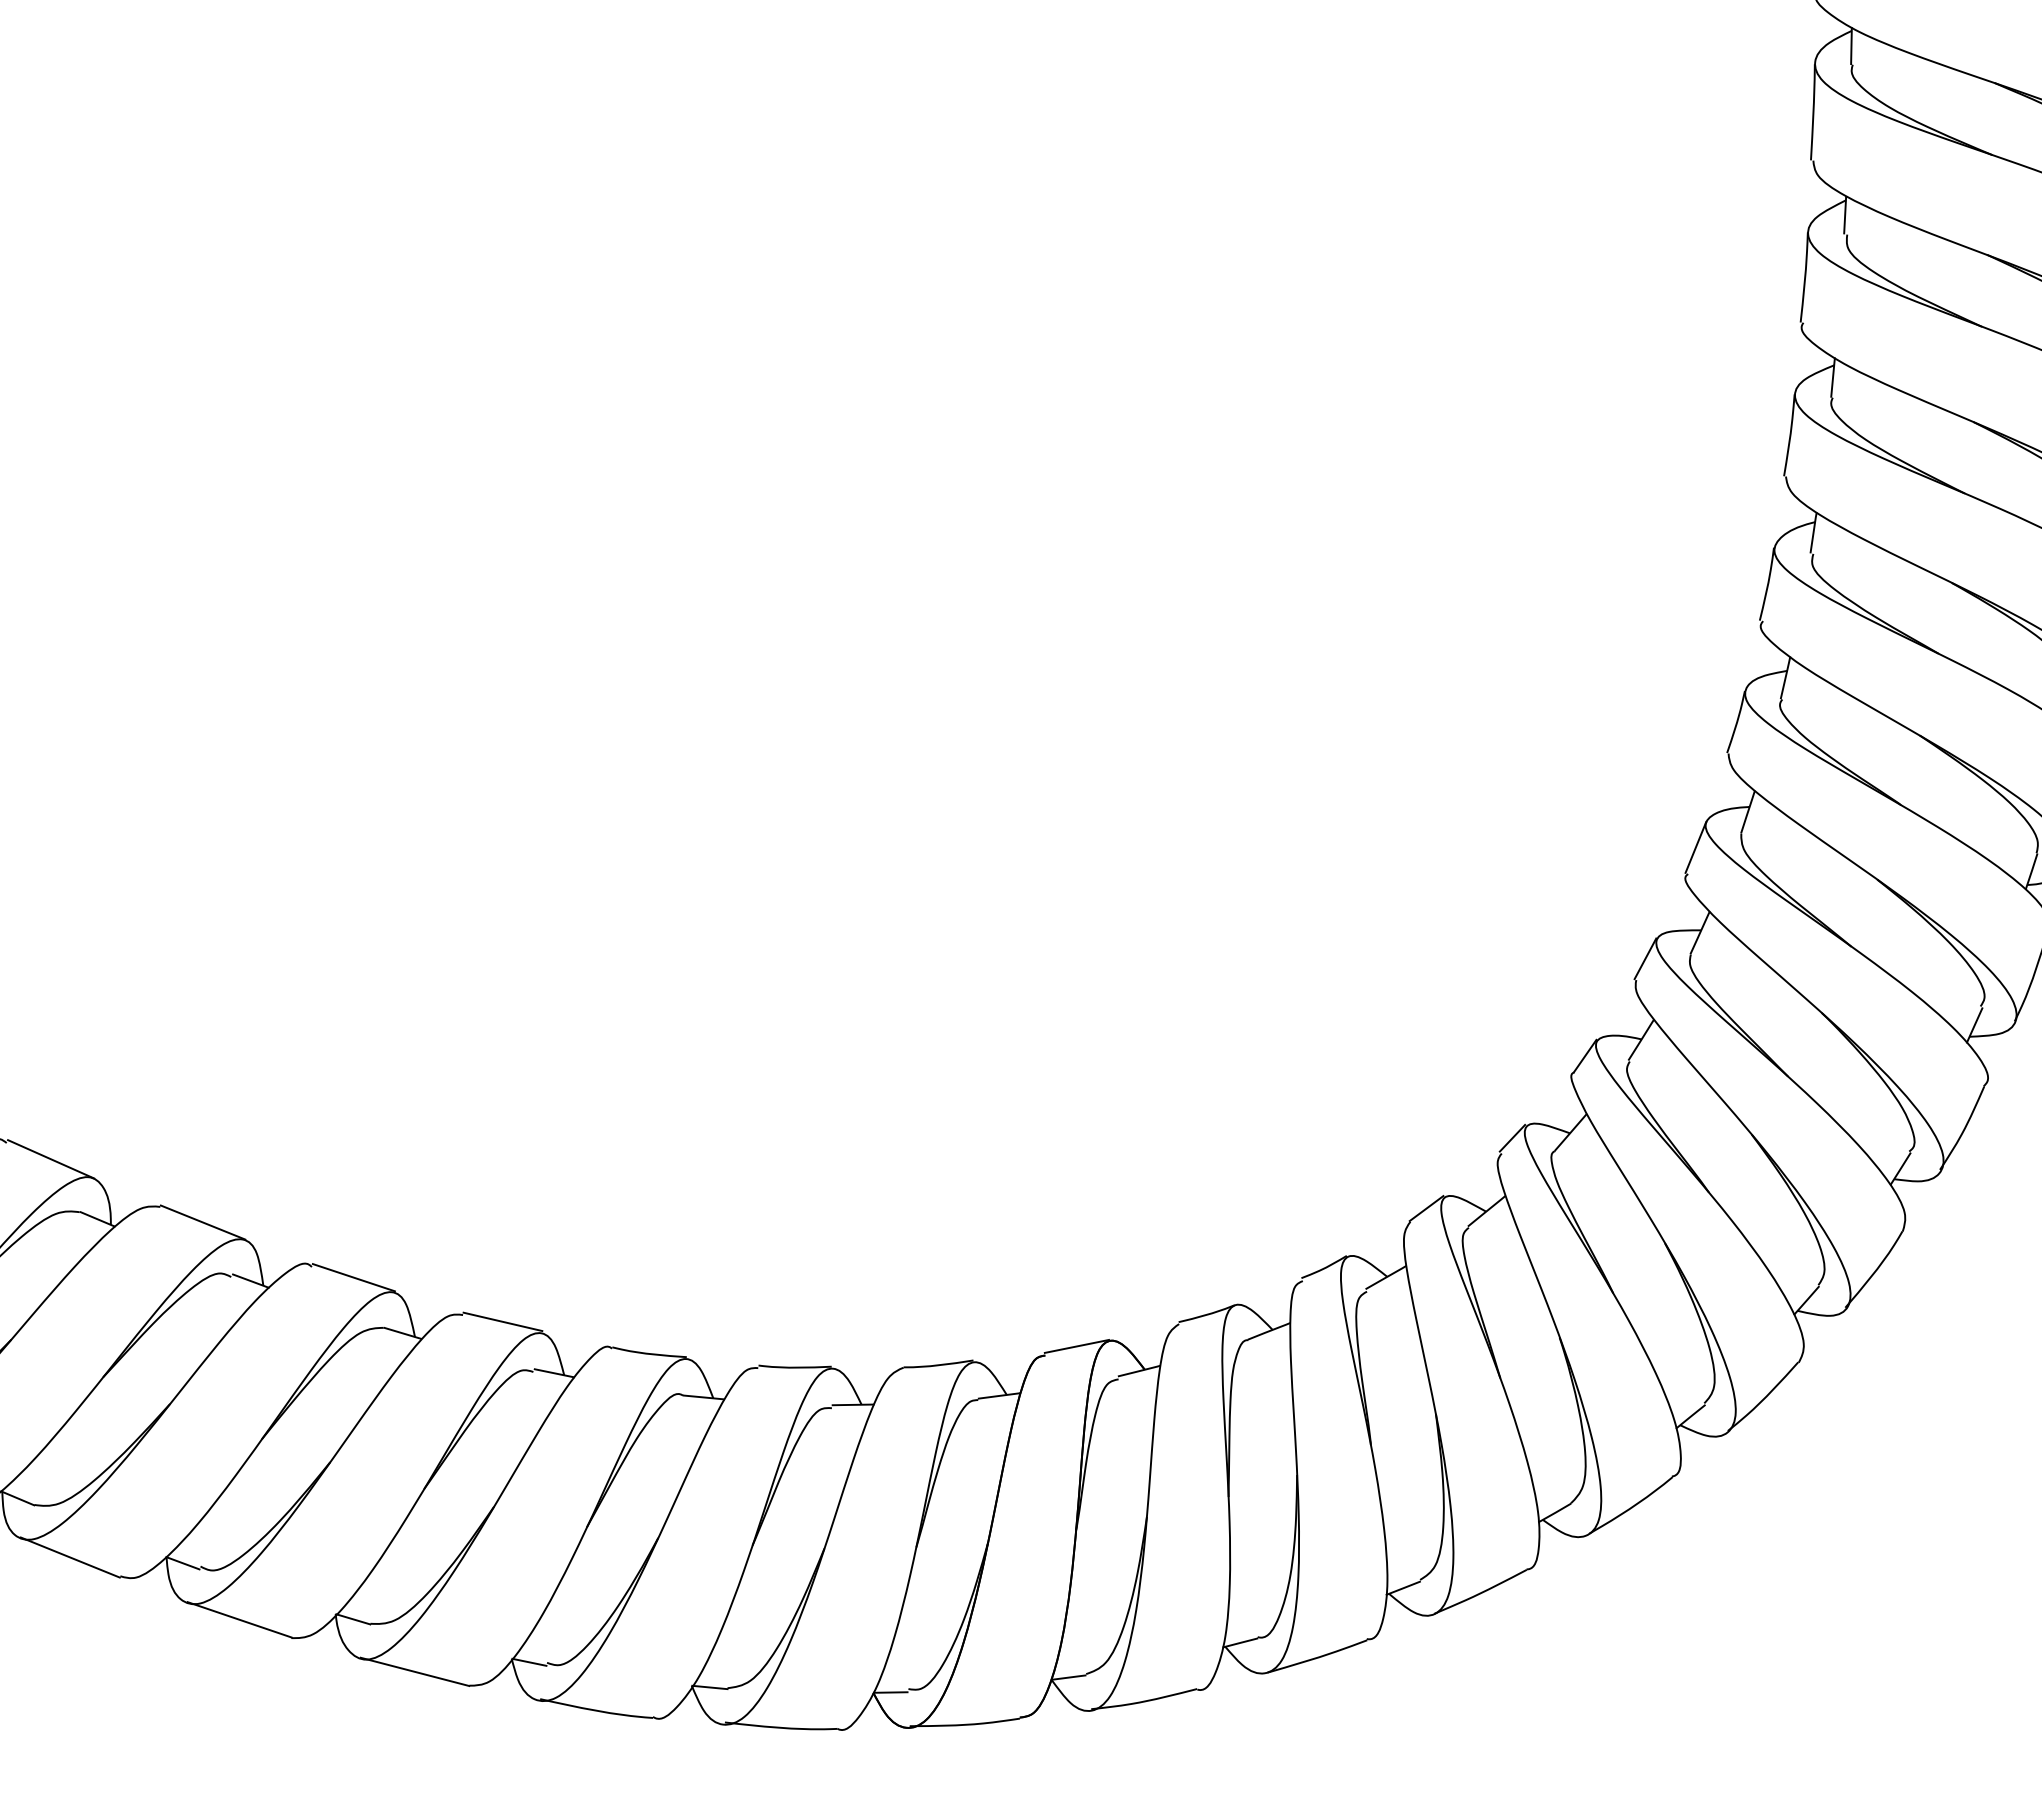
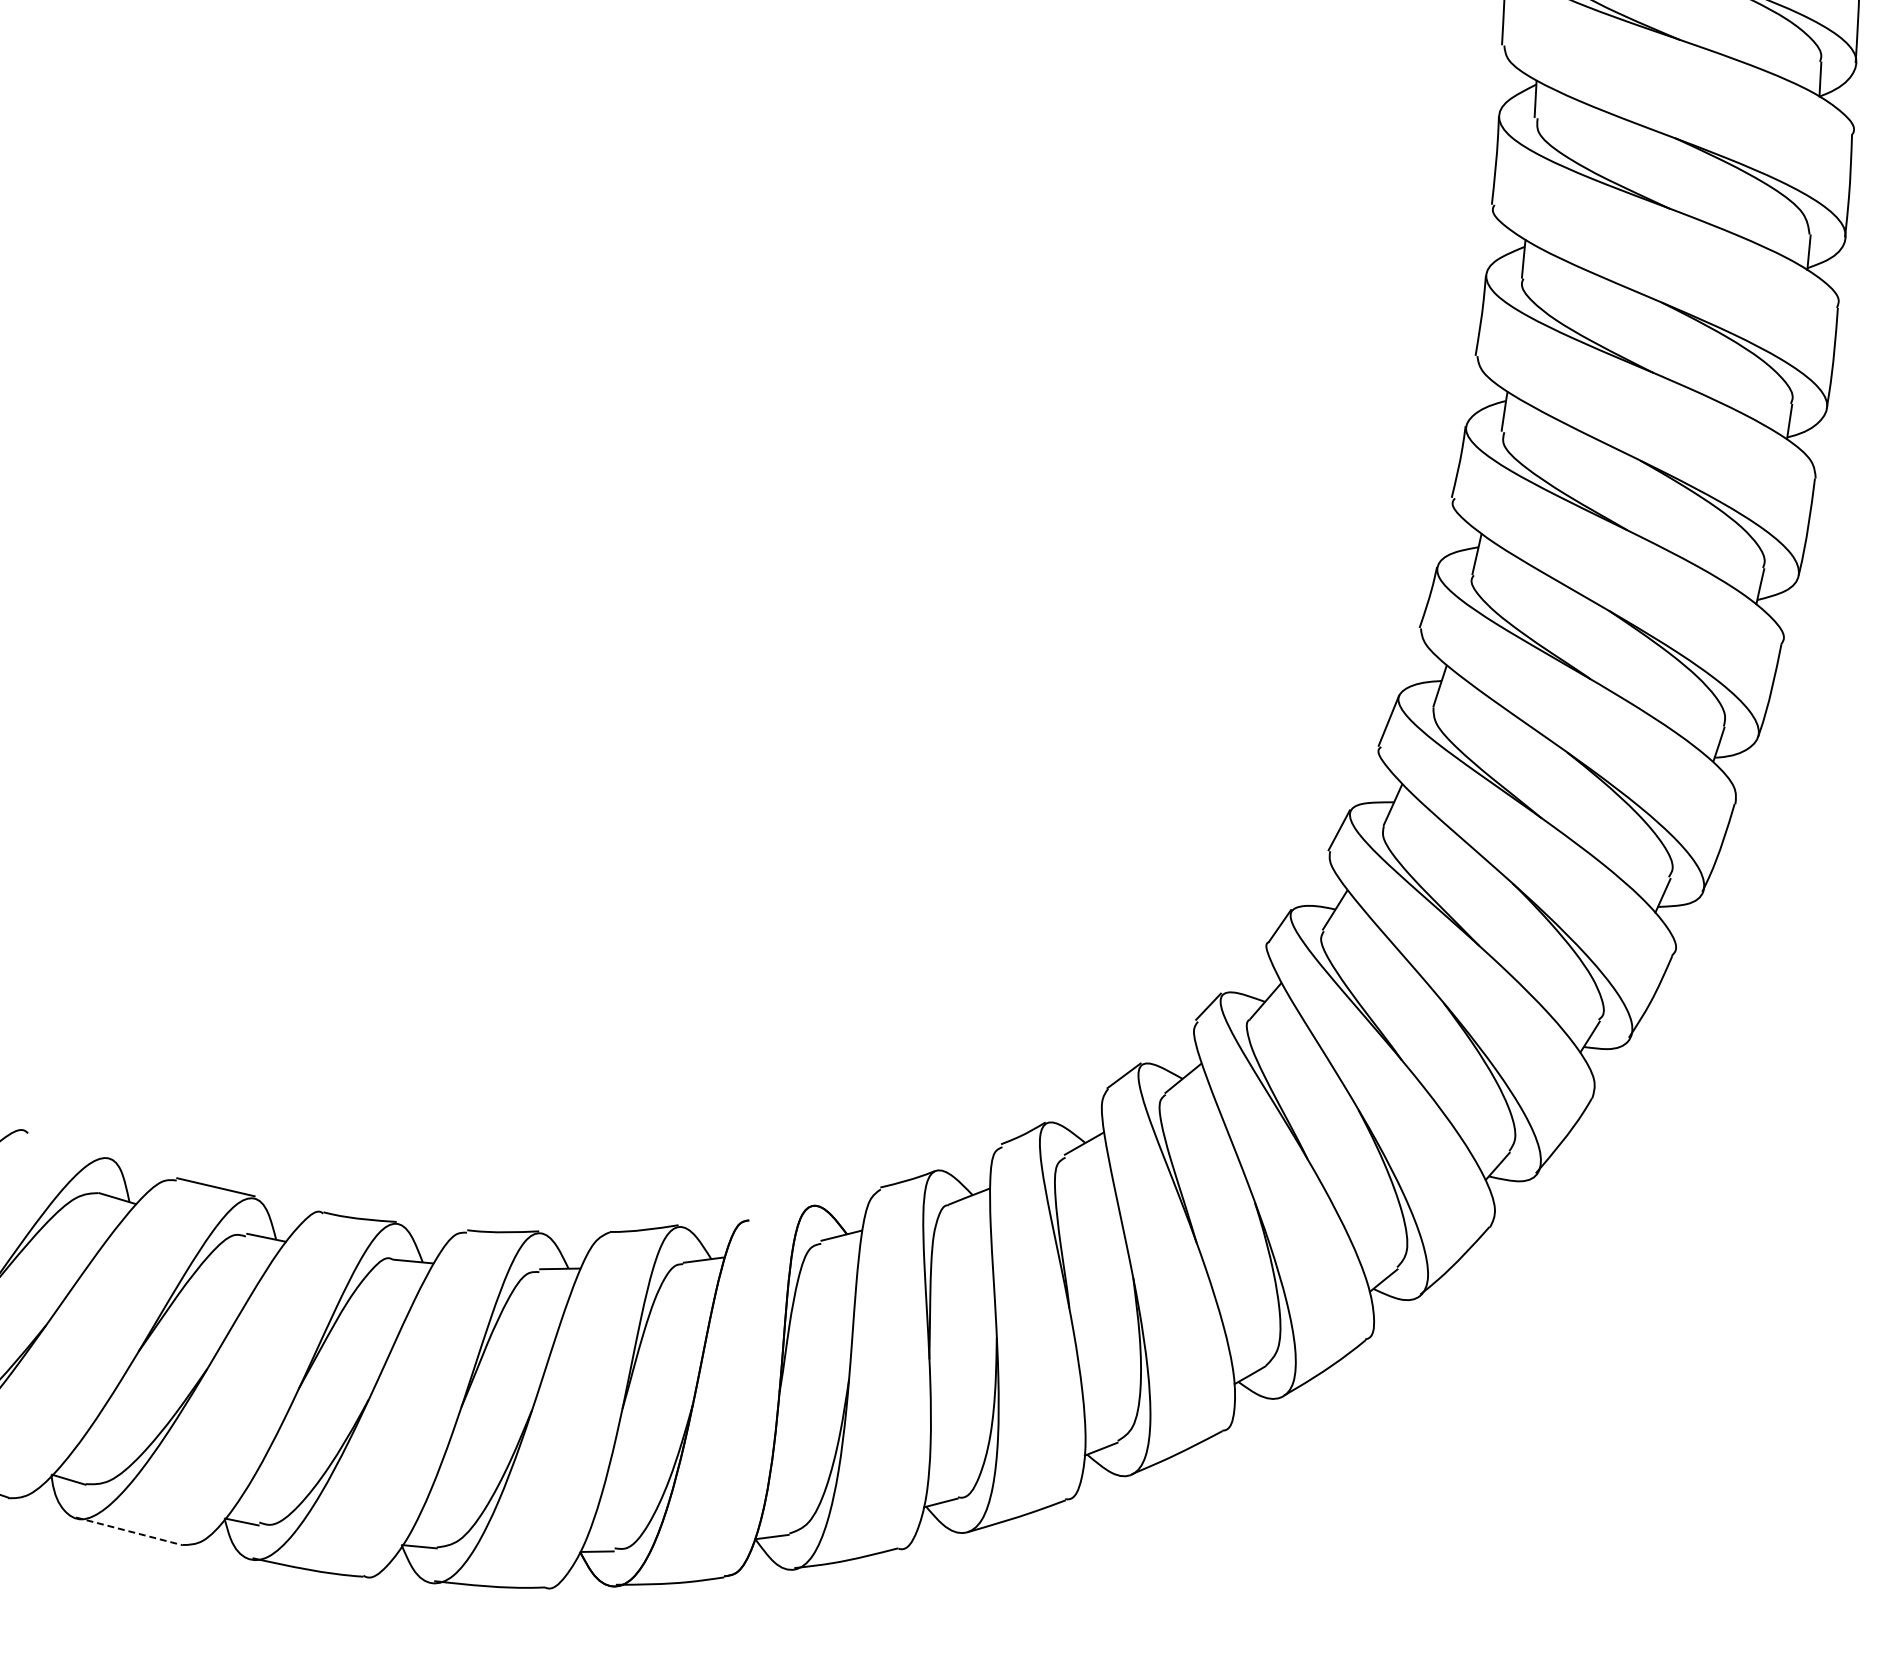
line: (353, 1277) -> (69, 1143), removed
line: (1076, 1345) -> (779, 1210), removed
line: (415, 1672) -> (129, 1532), solid -> dashed

